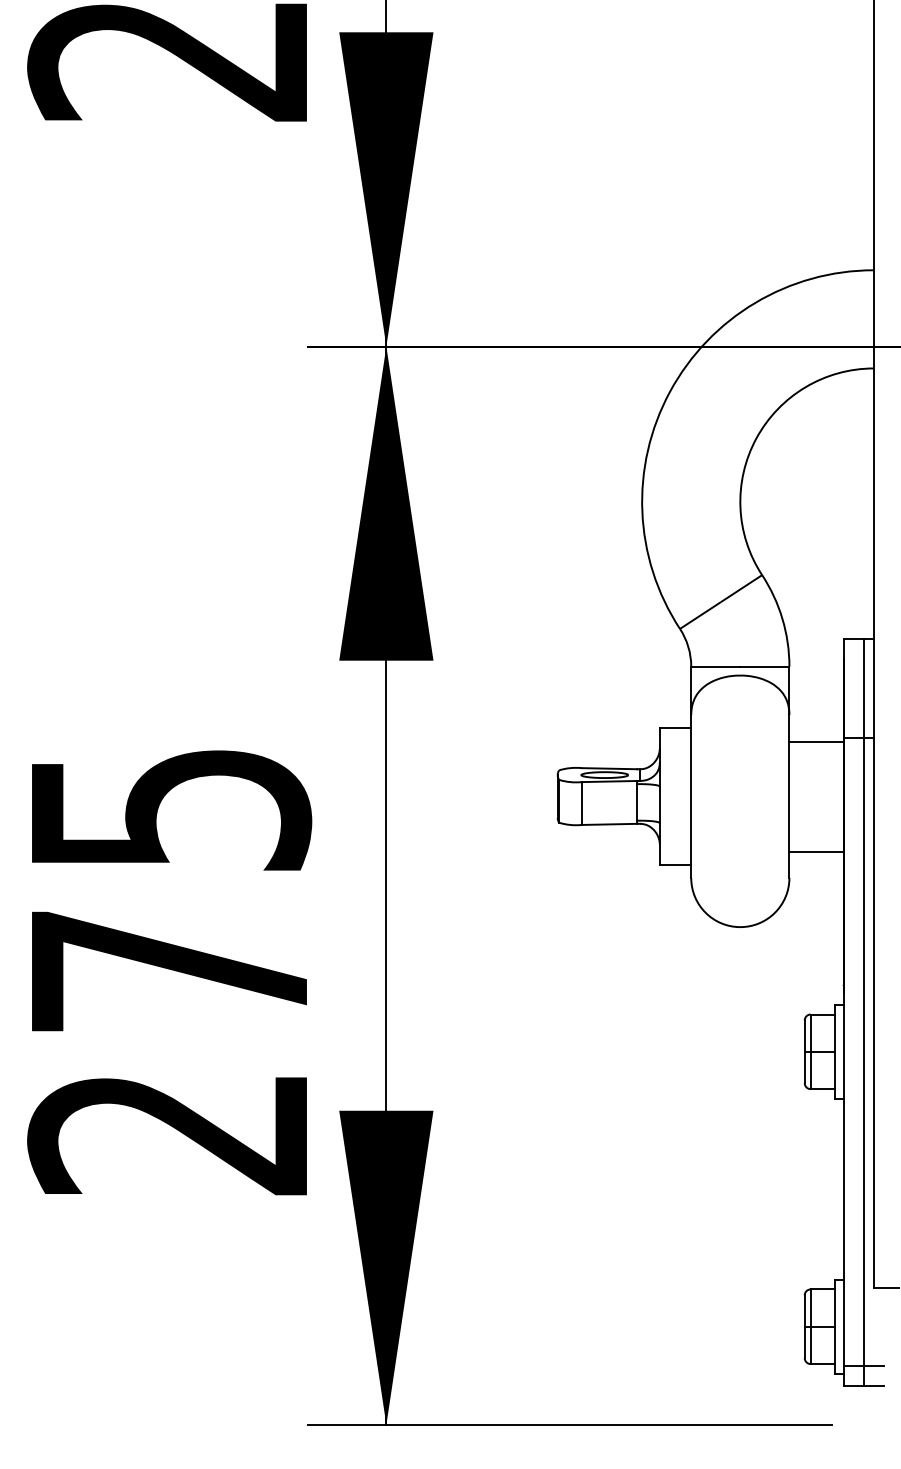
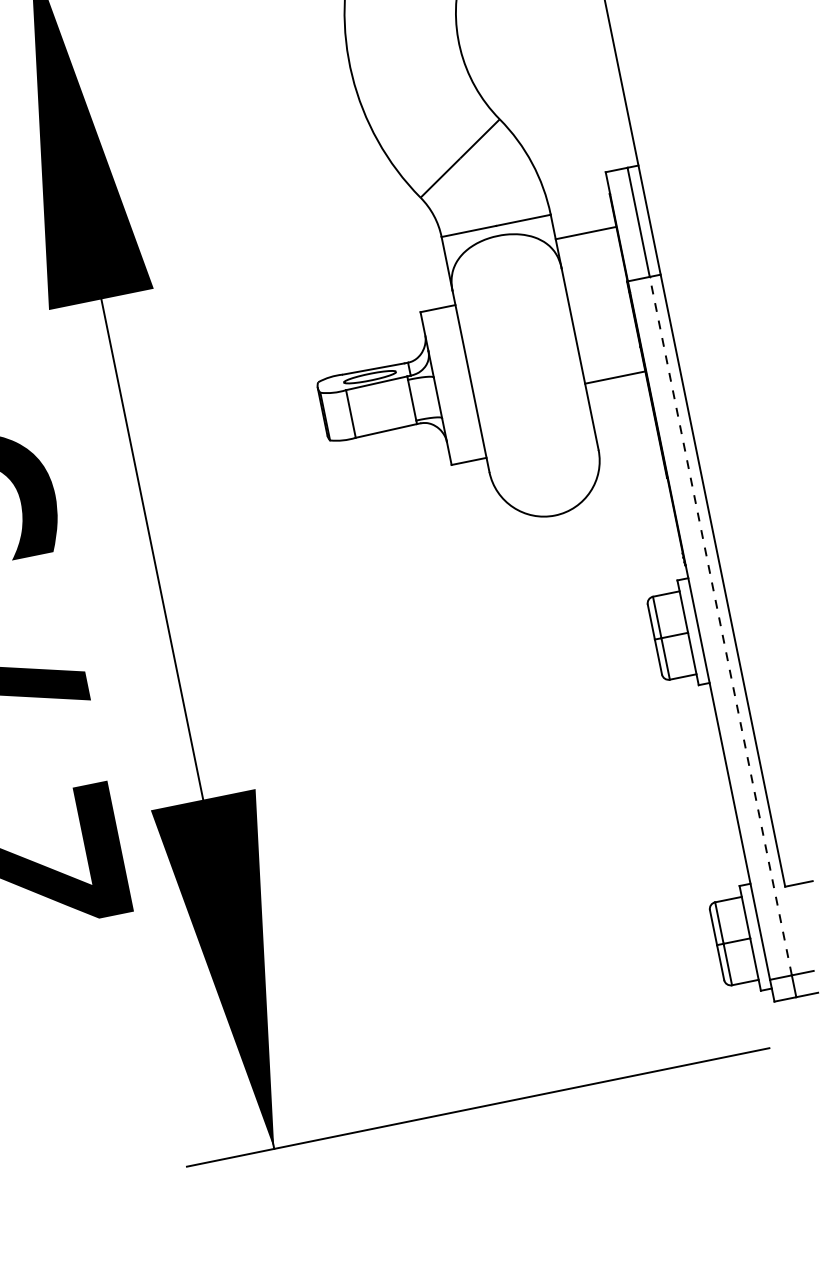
line: (816, 741) -> (585, 233), moved
line: (816, 851) -> (615, 377), moved
line: (864, 1051) -> (721, 625), solid -> dashed

